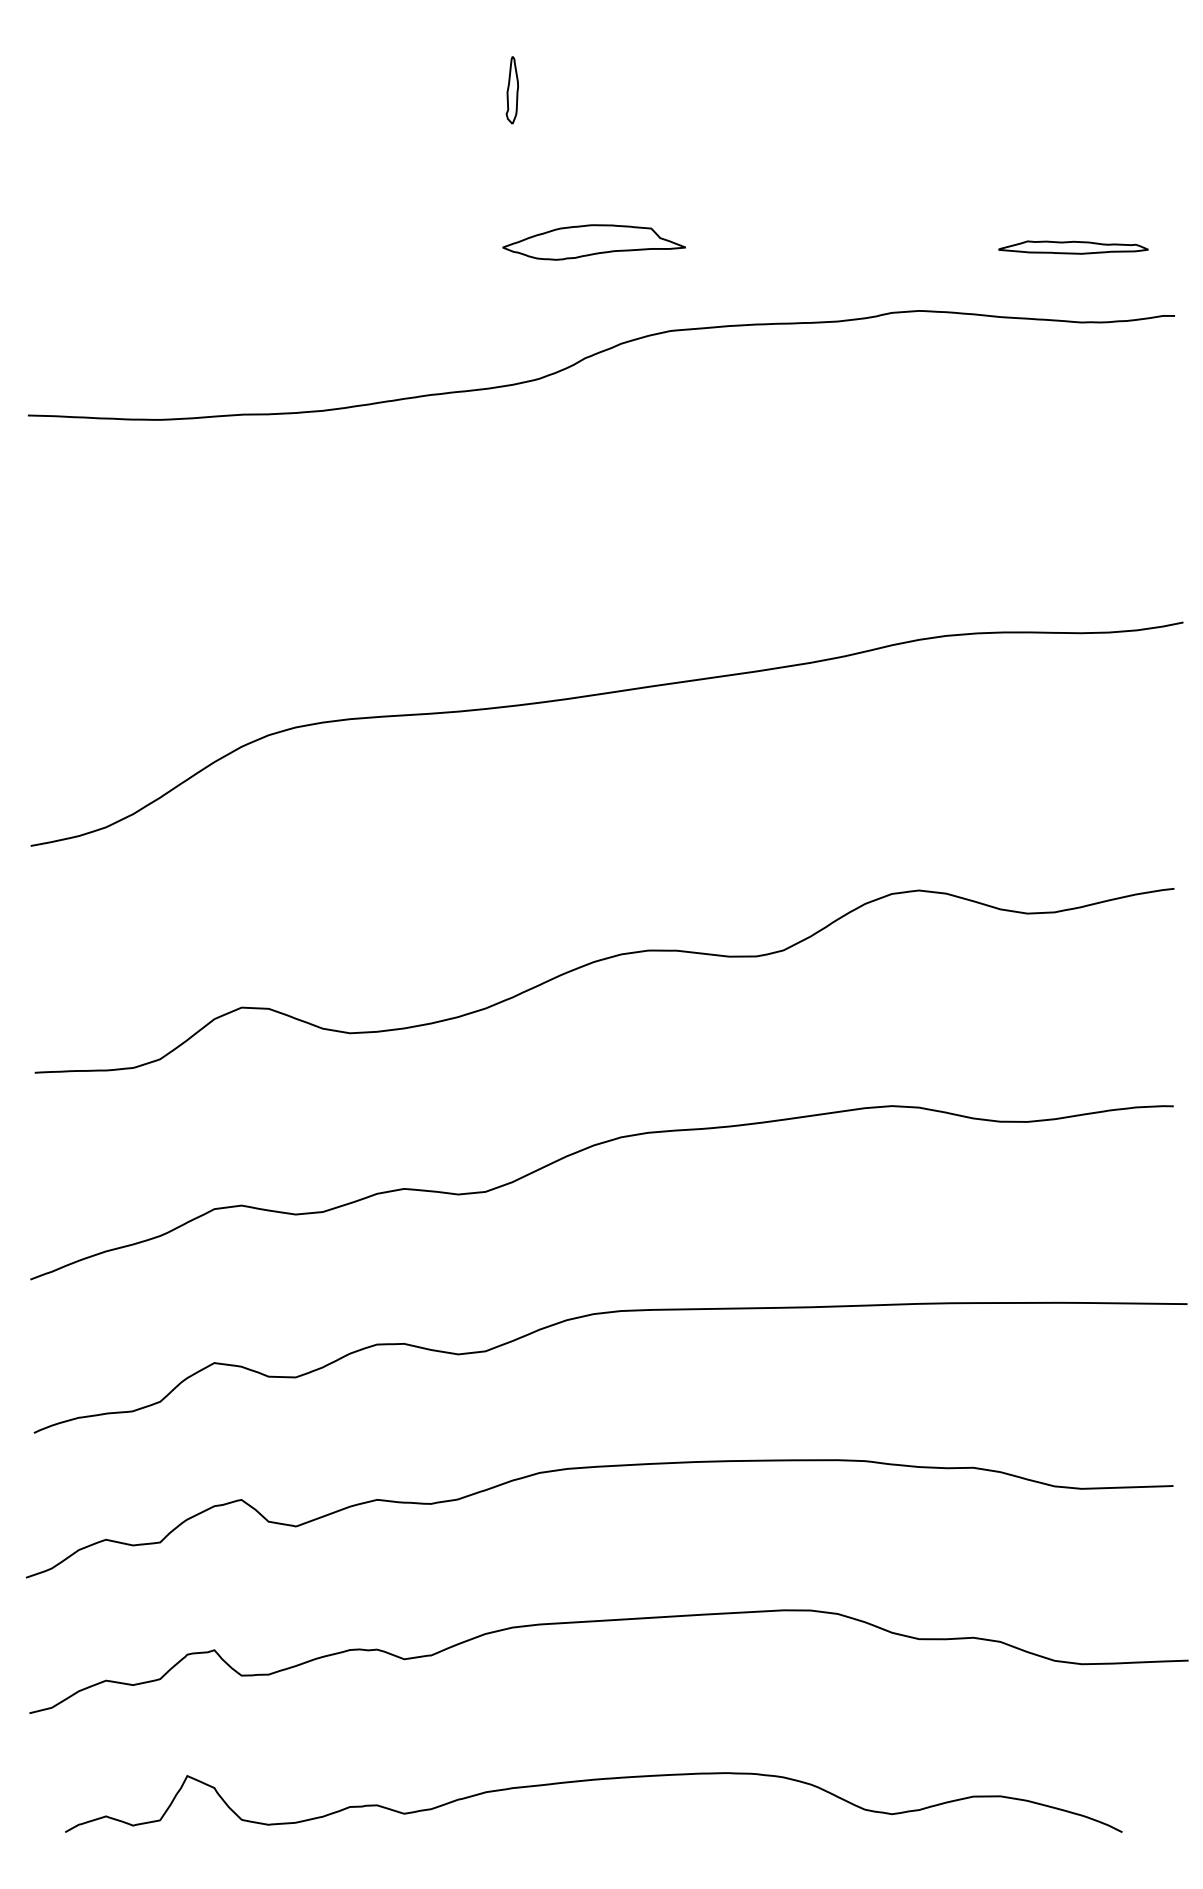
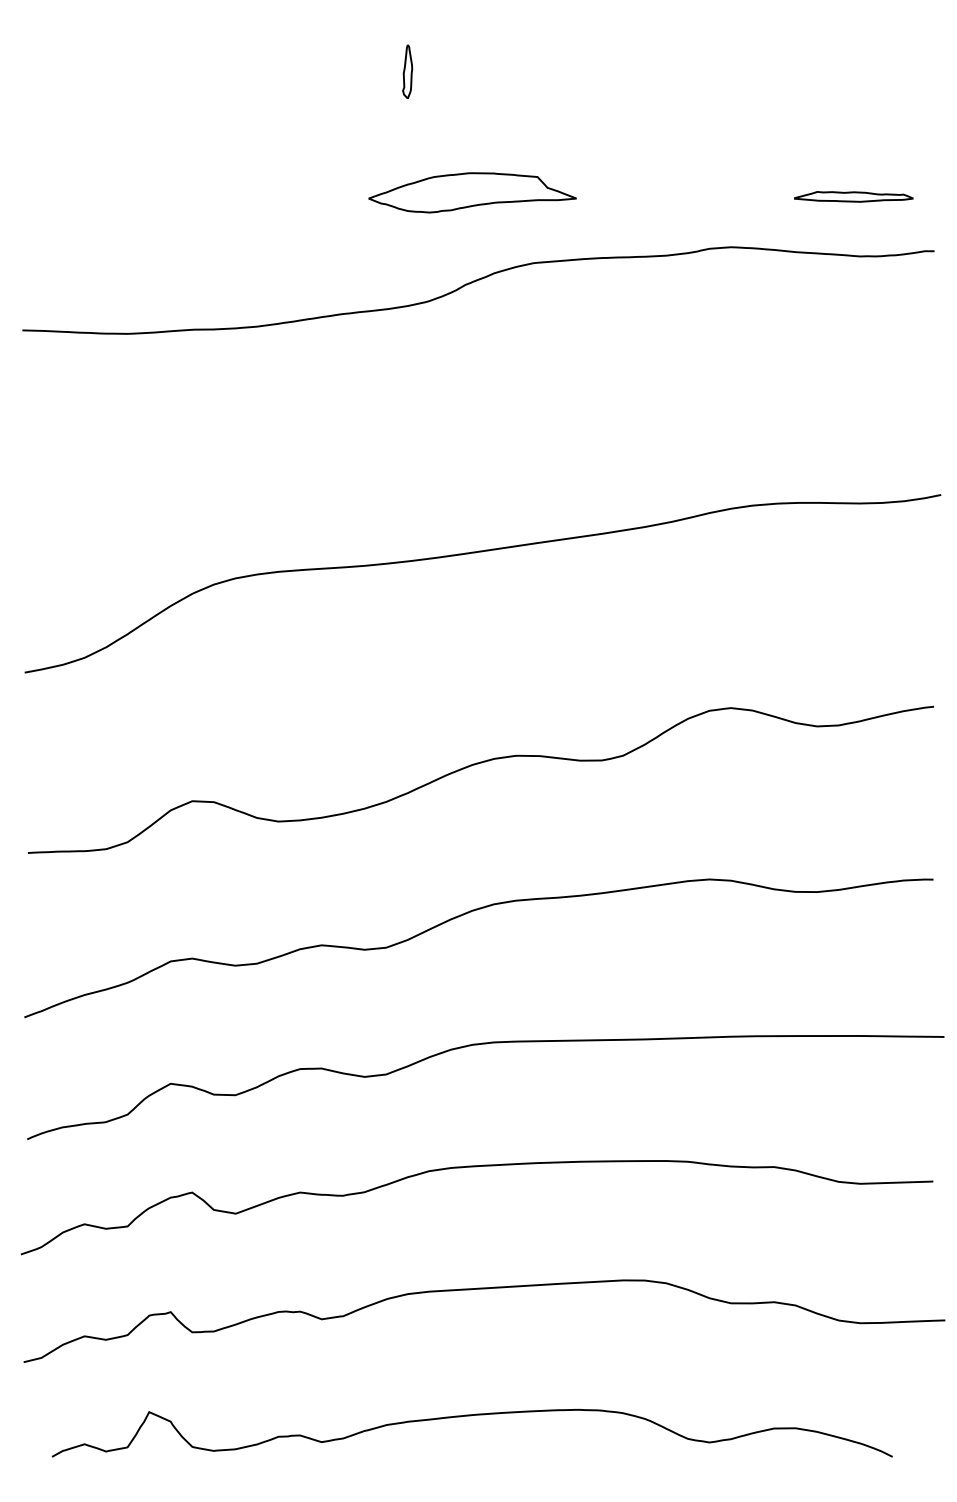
part: (594, 242) -> (472, 192), size x1.43

